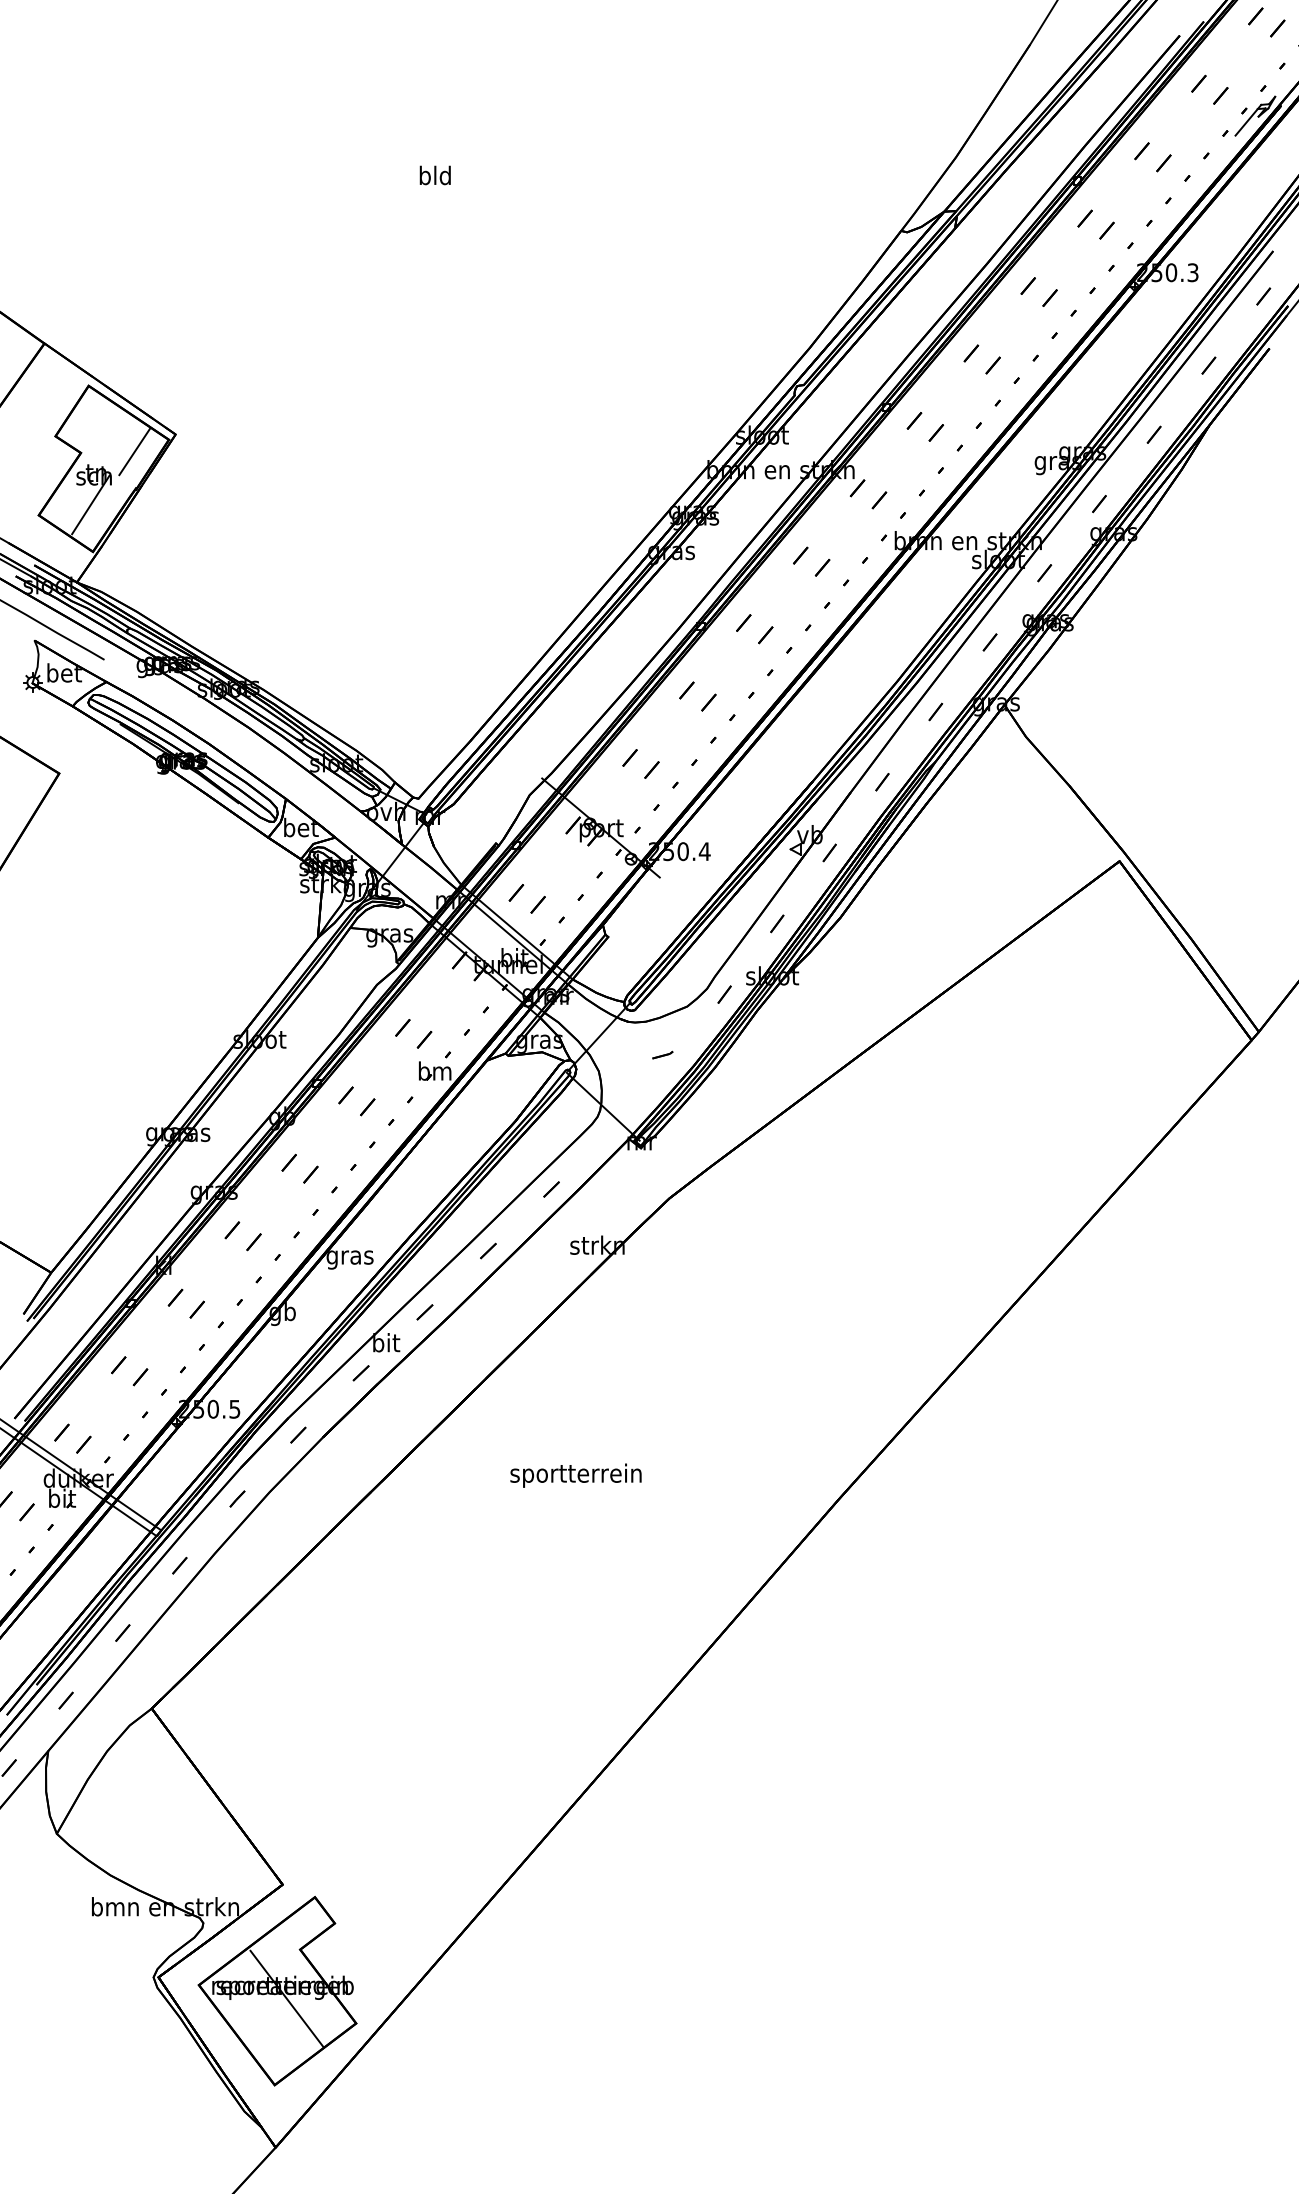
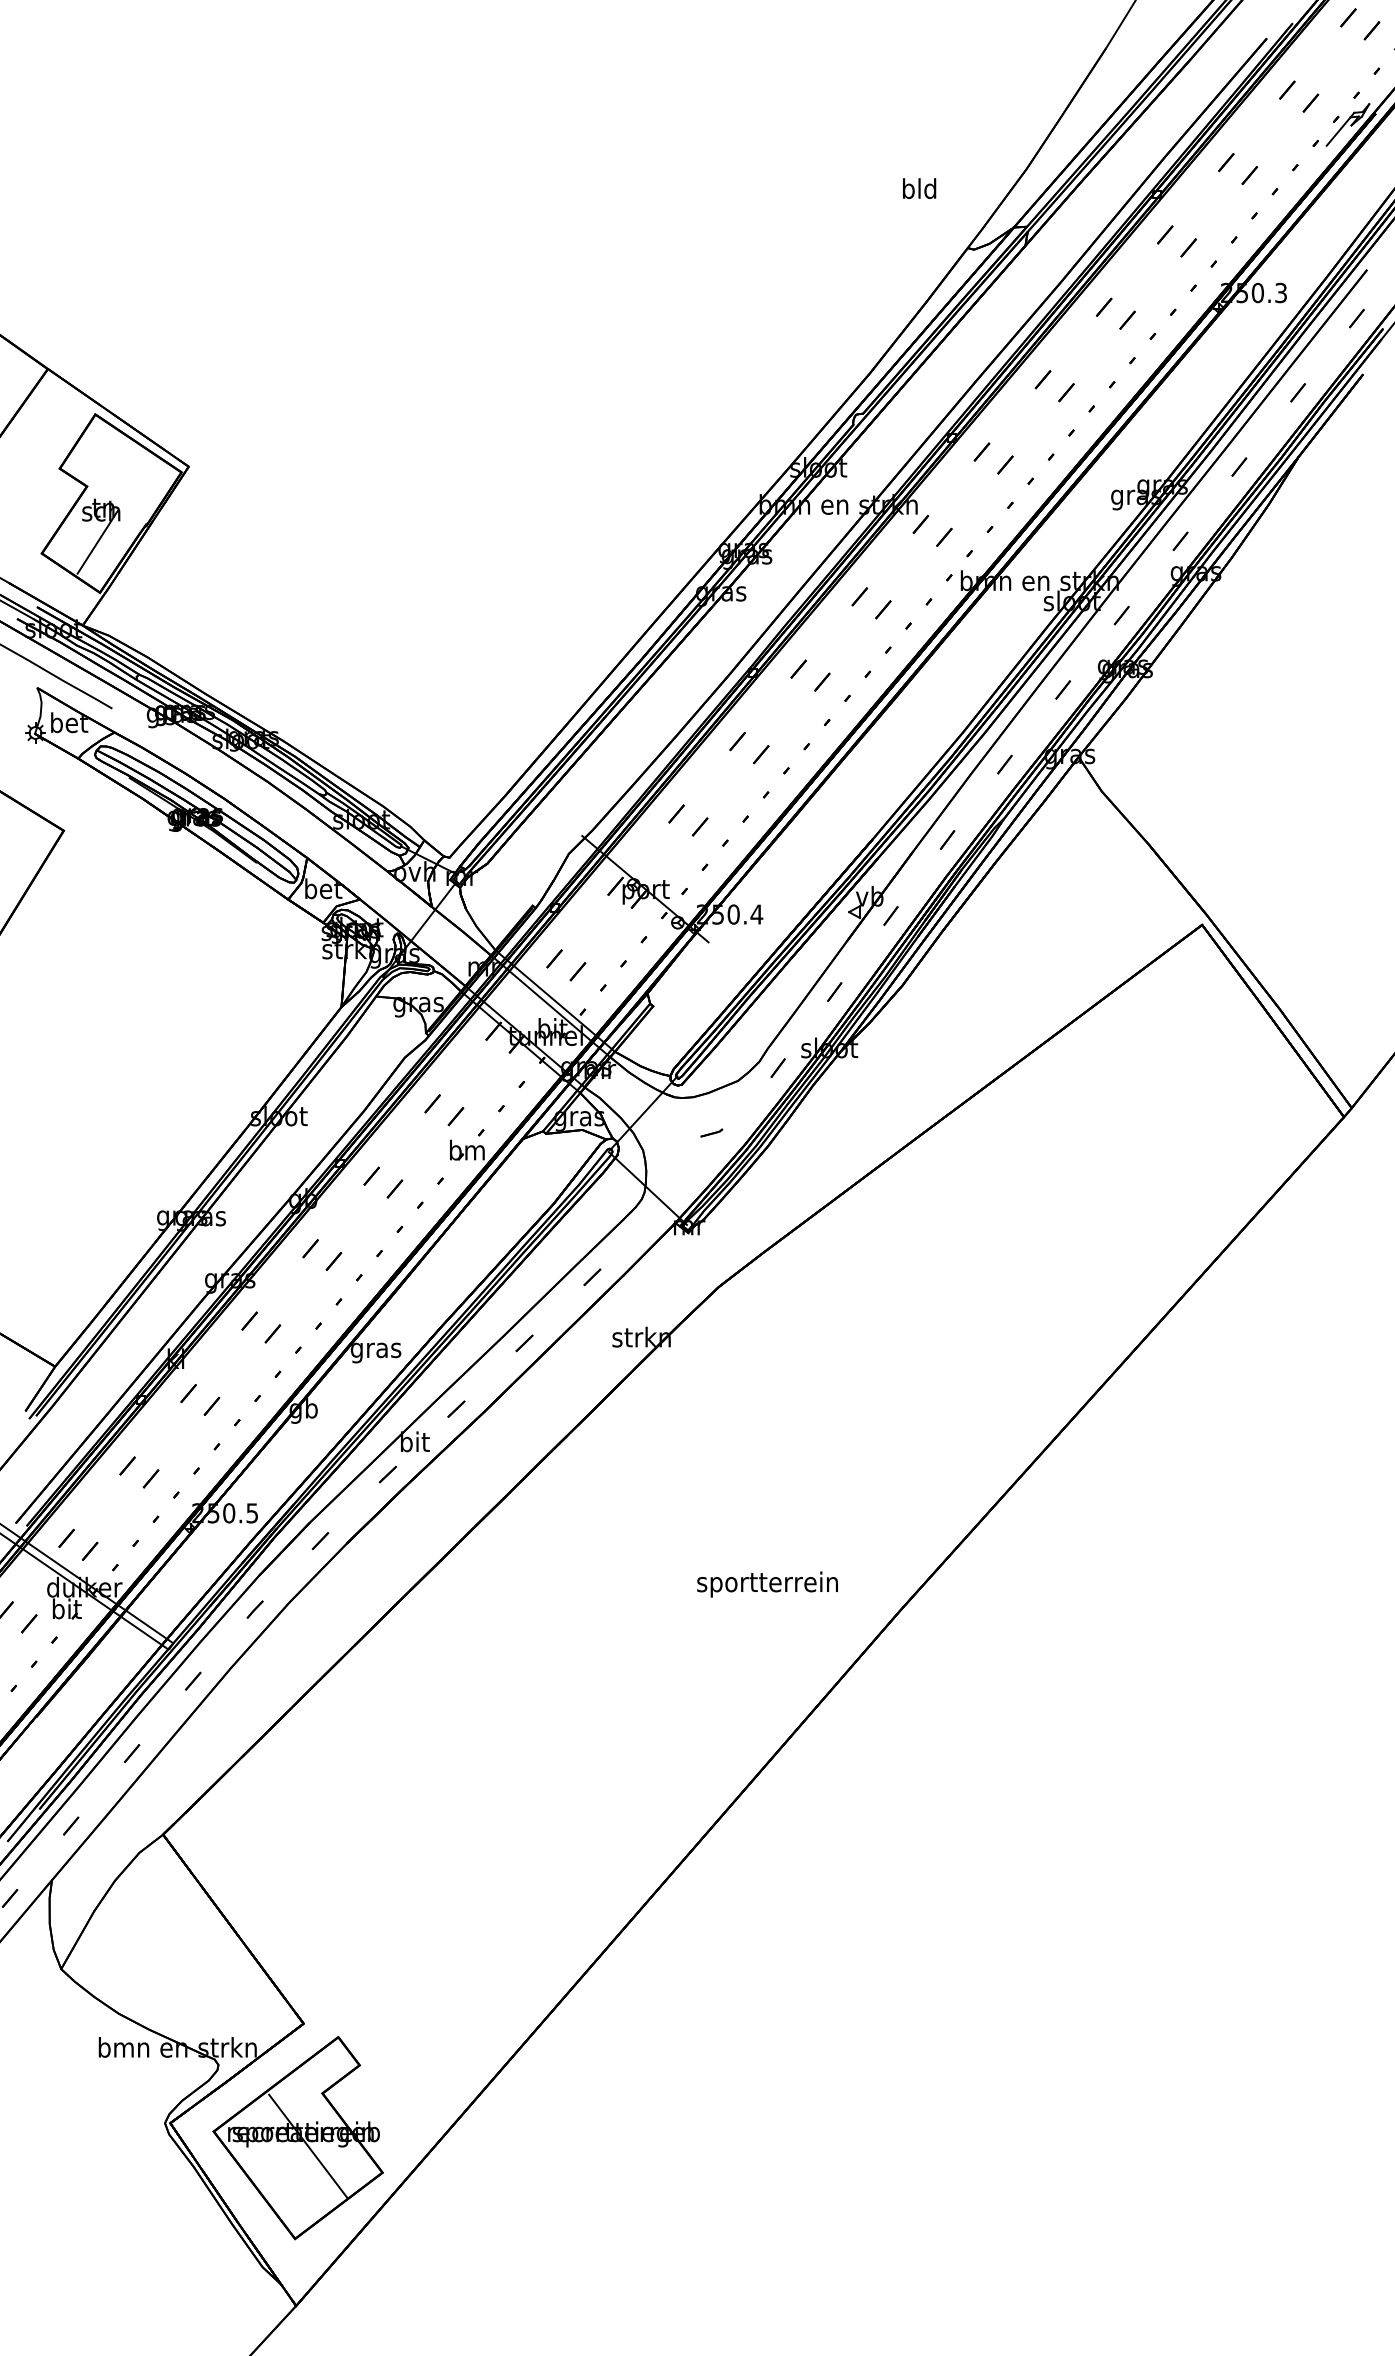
text: (435, 175) -> (919, 188), moved
line: (134, 452) -> (144, 485), removed
text: (575, 1475) -> (767, 1584), moved

